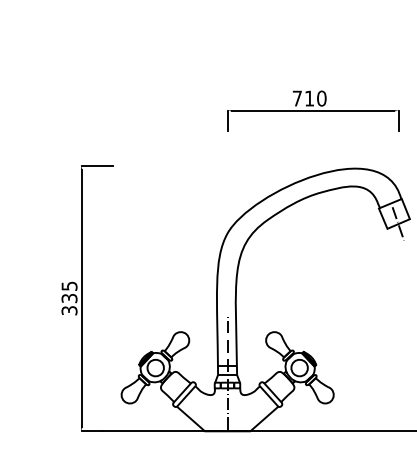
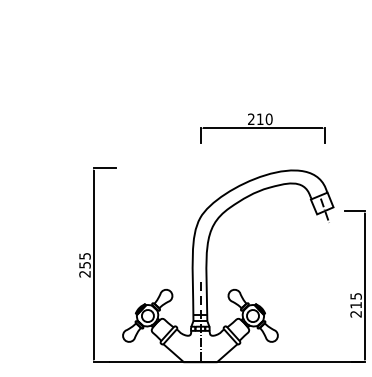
text: (297, 97) -> (251, 118), 710 -> 210
text: (68, 304) -> (84, 269), 335 -> 255

